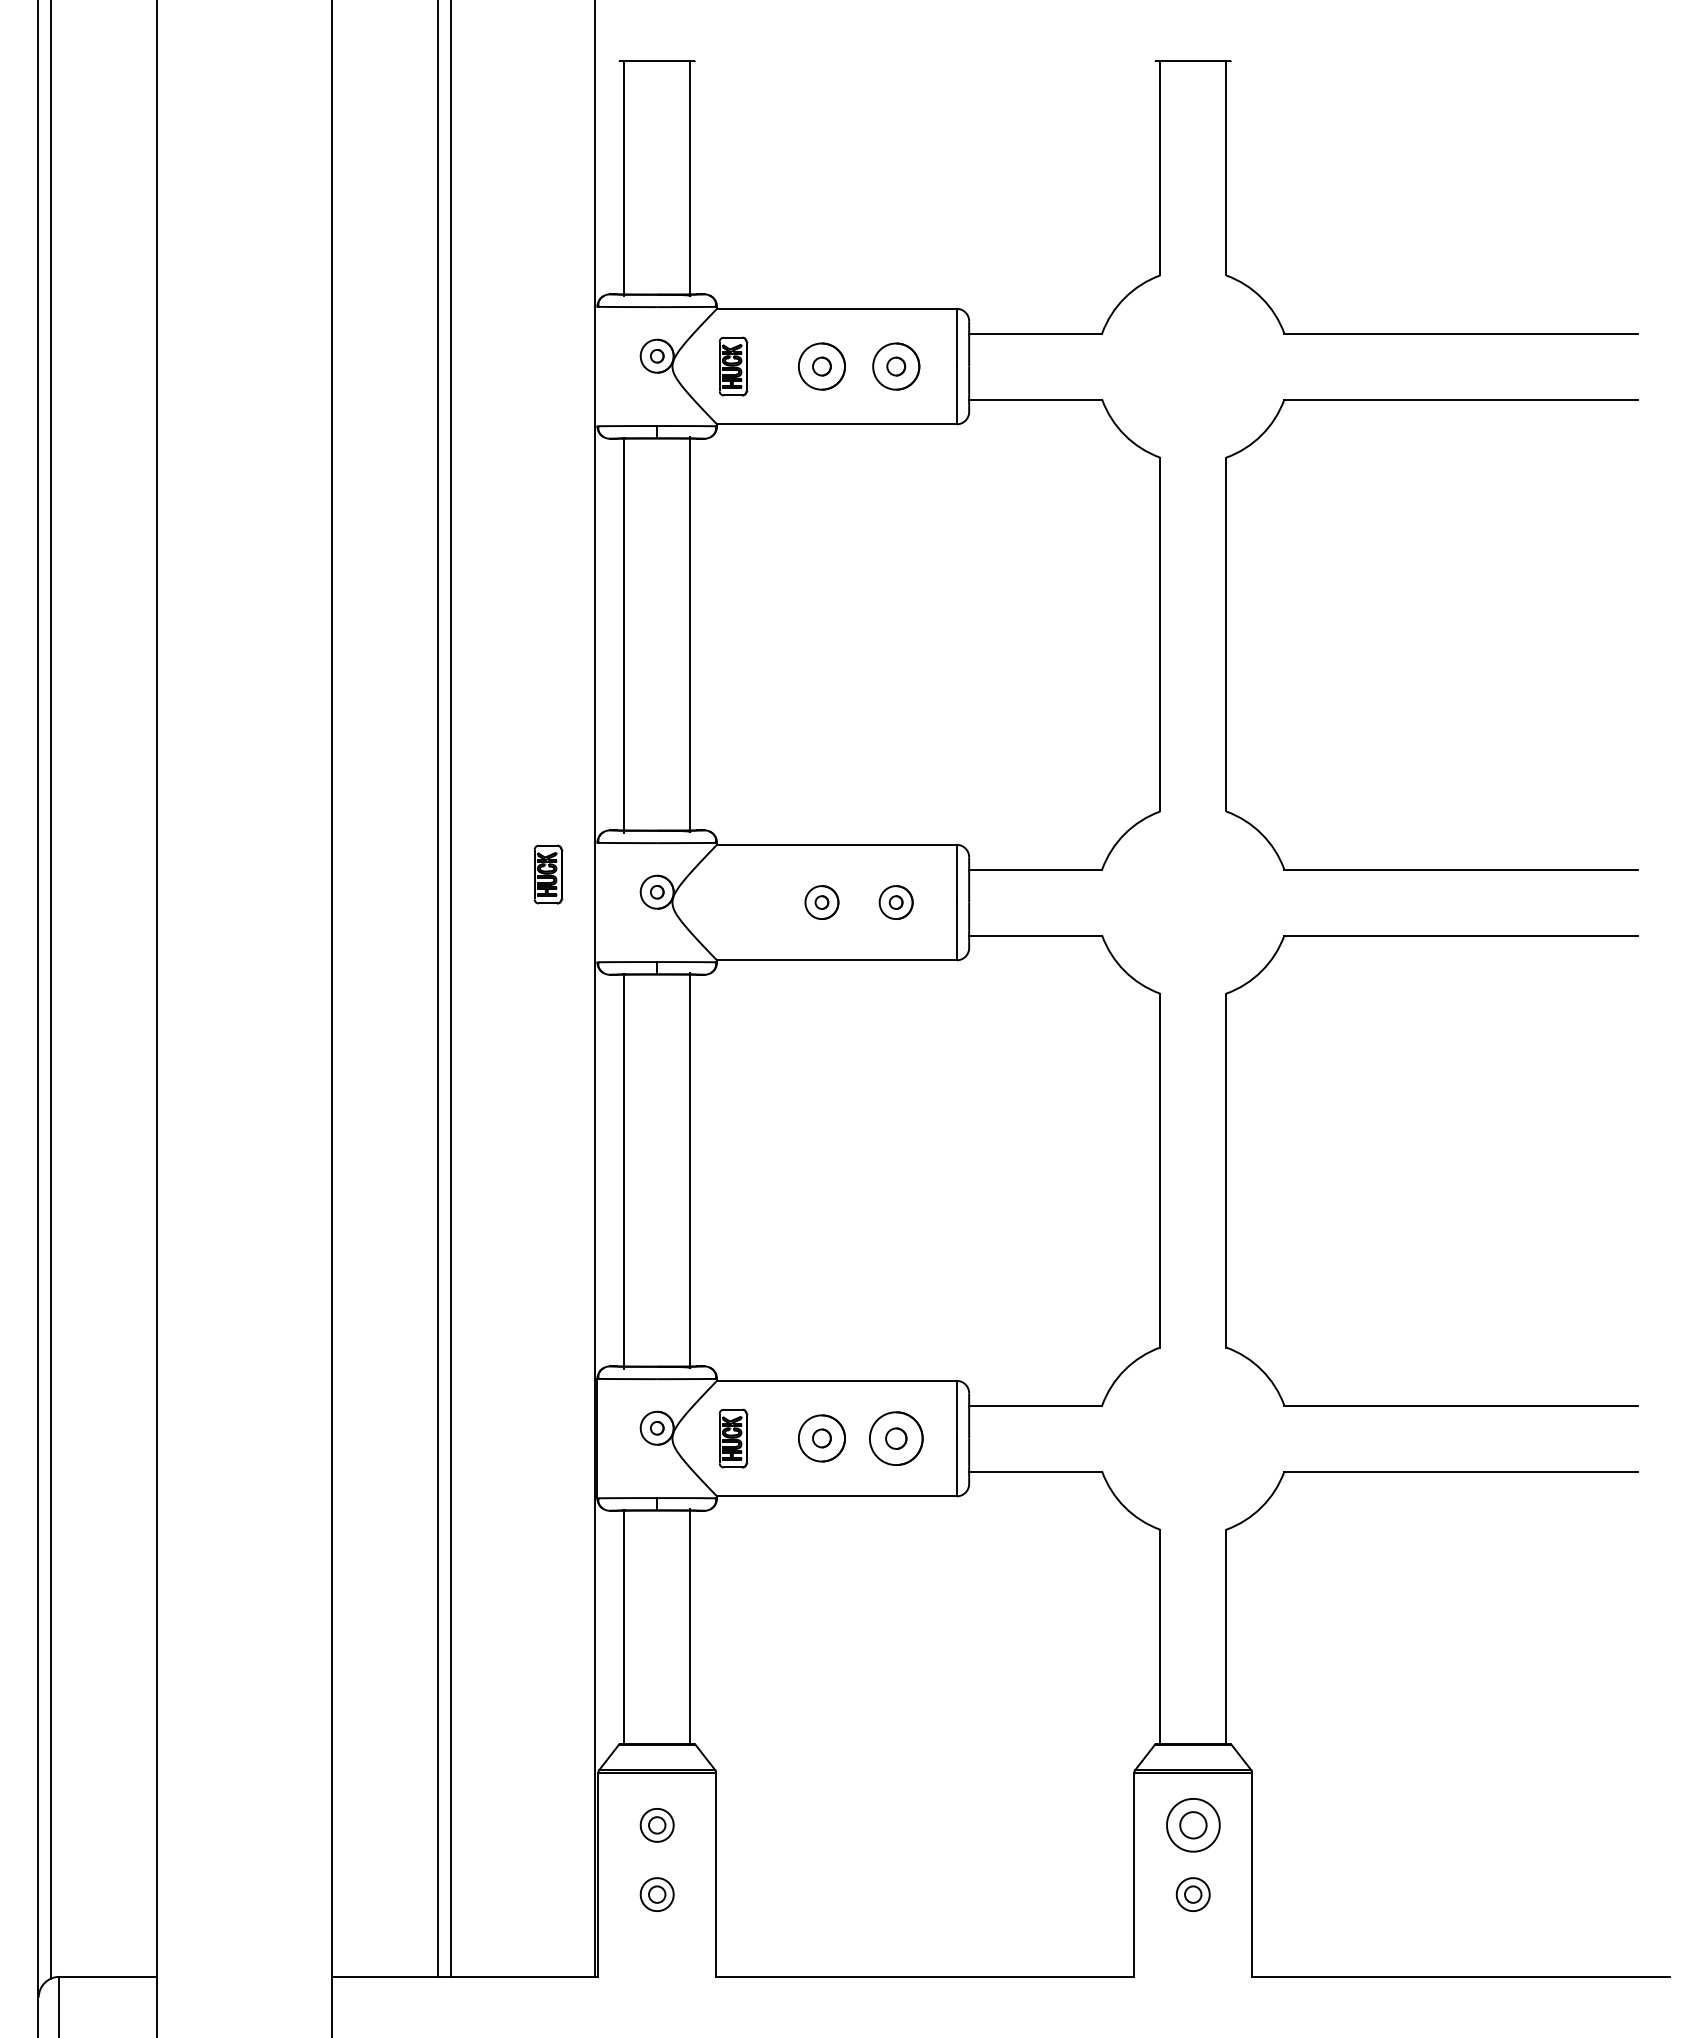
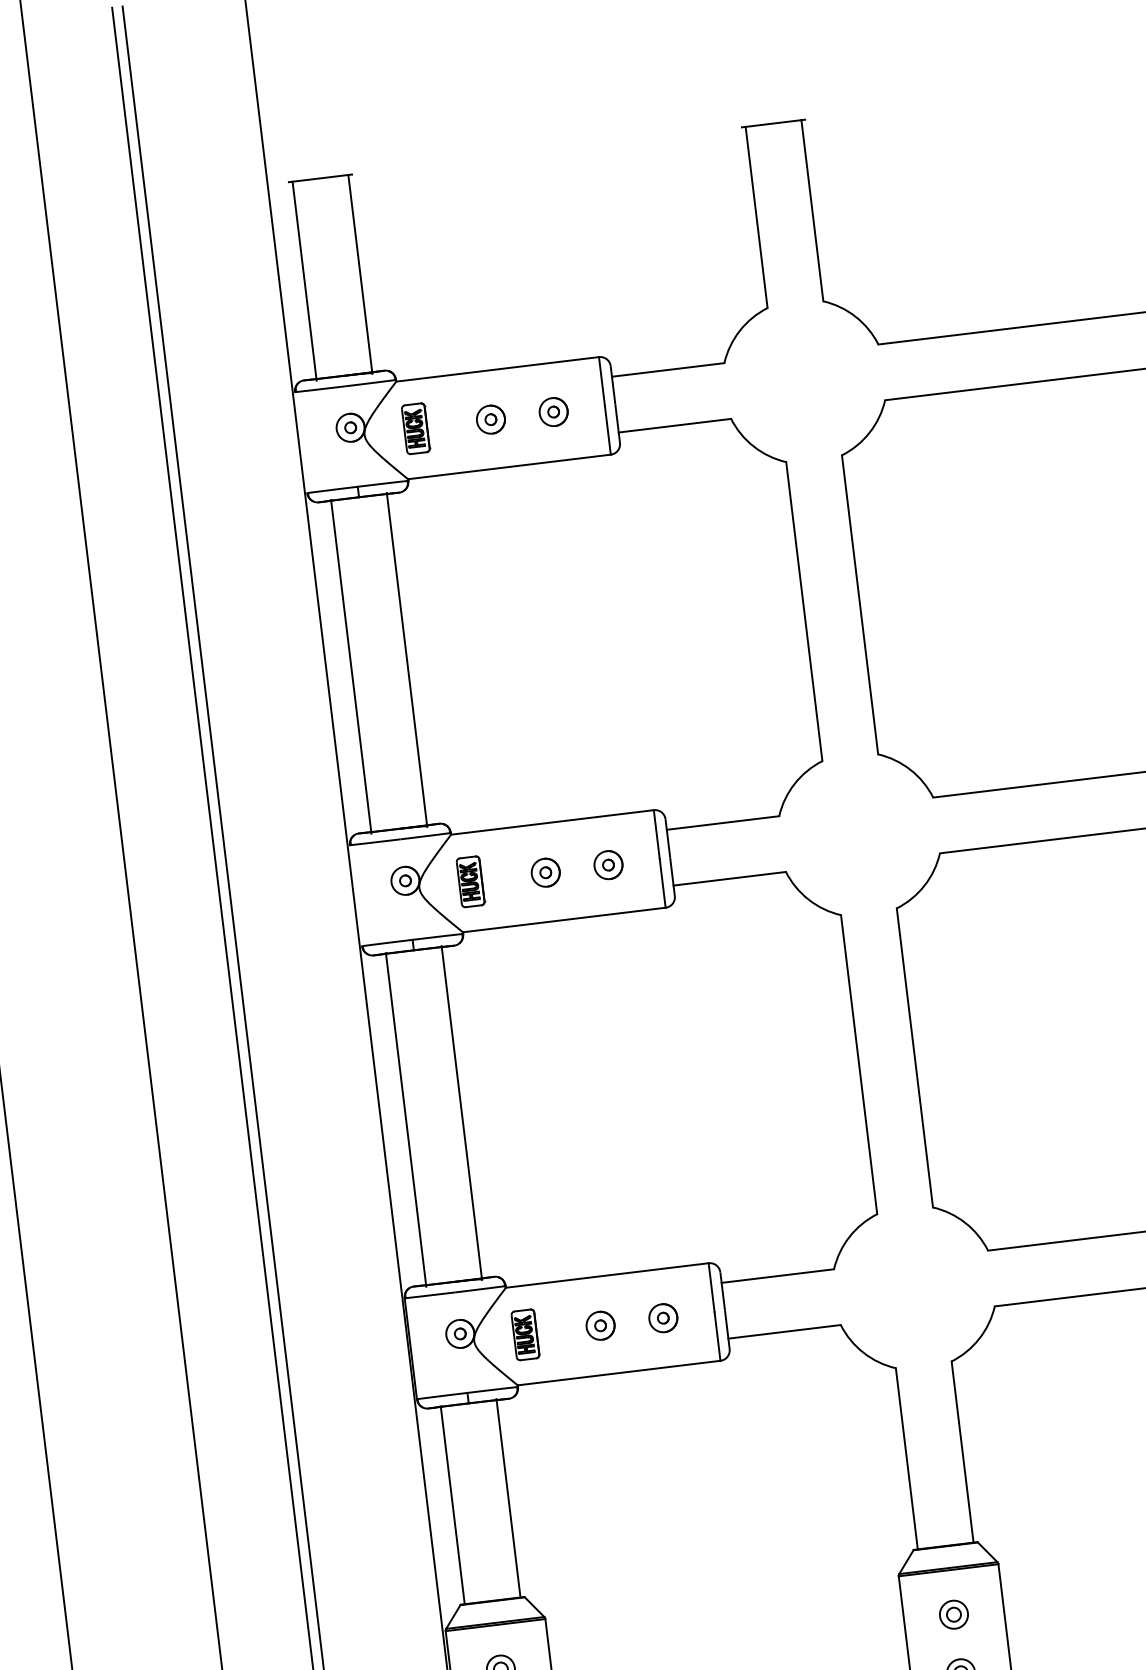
part: (821, 366) -> (490, 419), size x0.71
part: (895, 366) -> (553, 412), size x0.71
part: (548, 874) -> (470, 881), moved
part: (821, 1438) -> (600, 1325), size x0.71
part: (895, 1438) -> (662, 1318), size x0.62
part: (1192, 1825) -> (953, 1614), size x0.62

